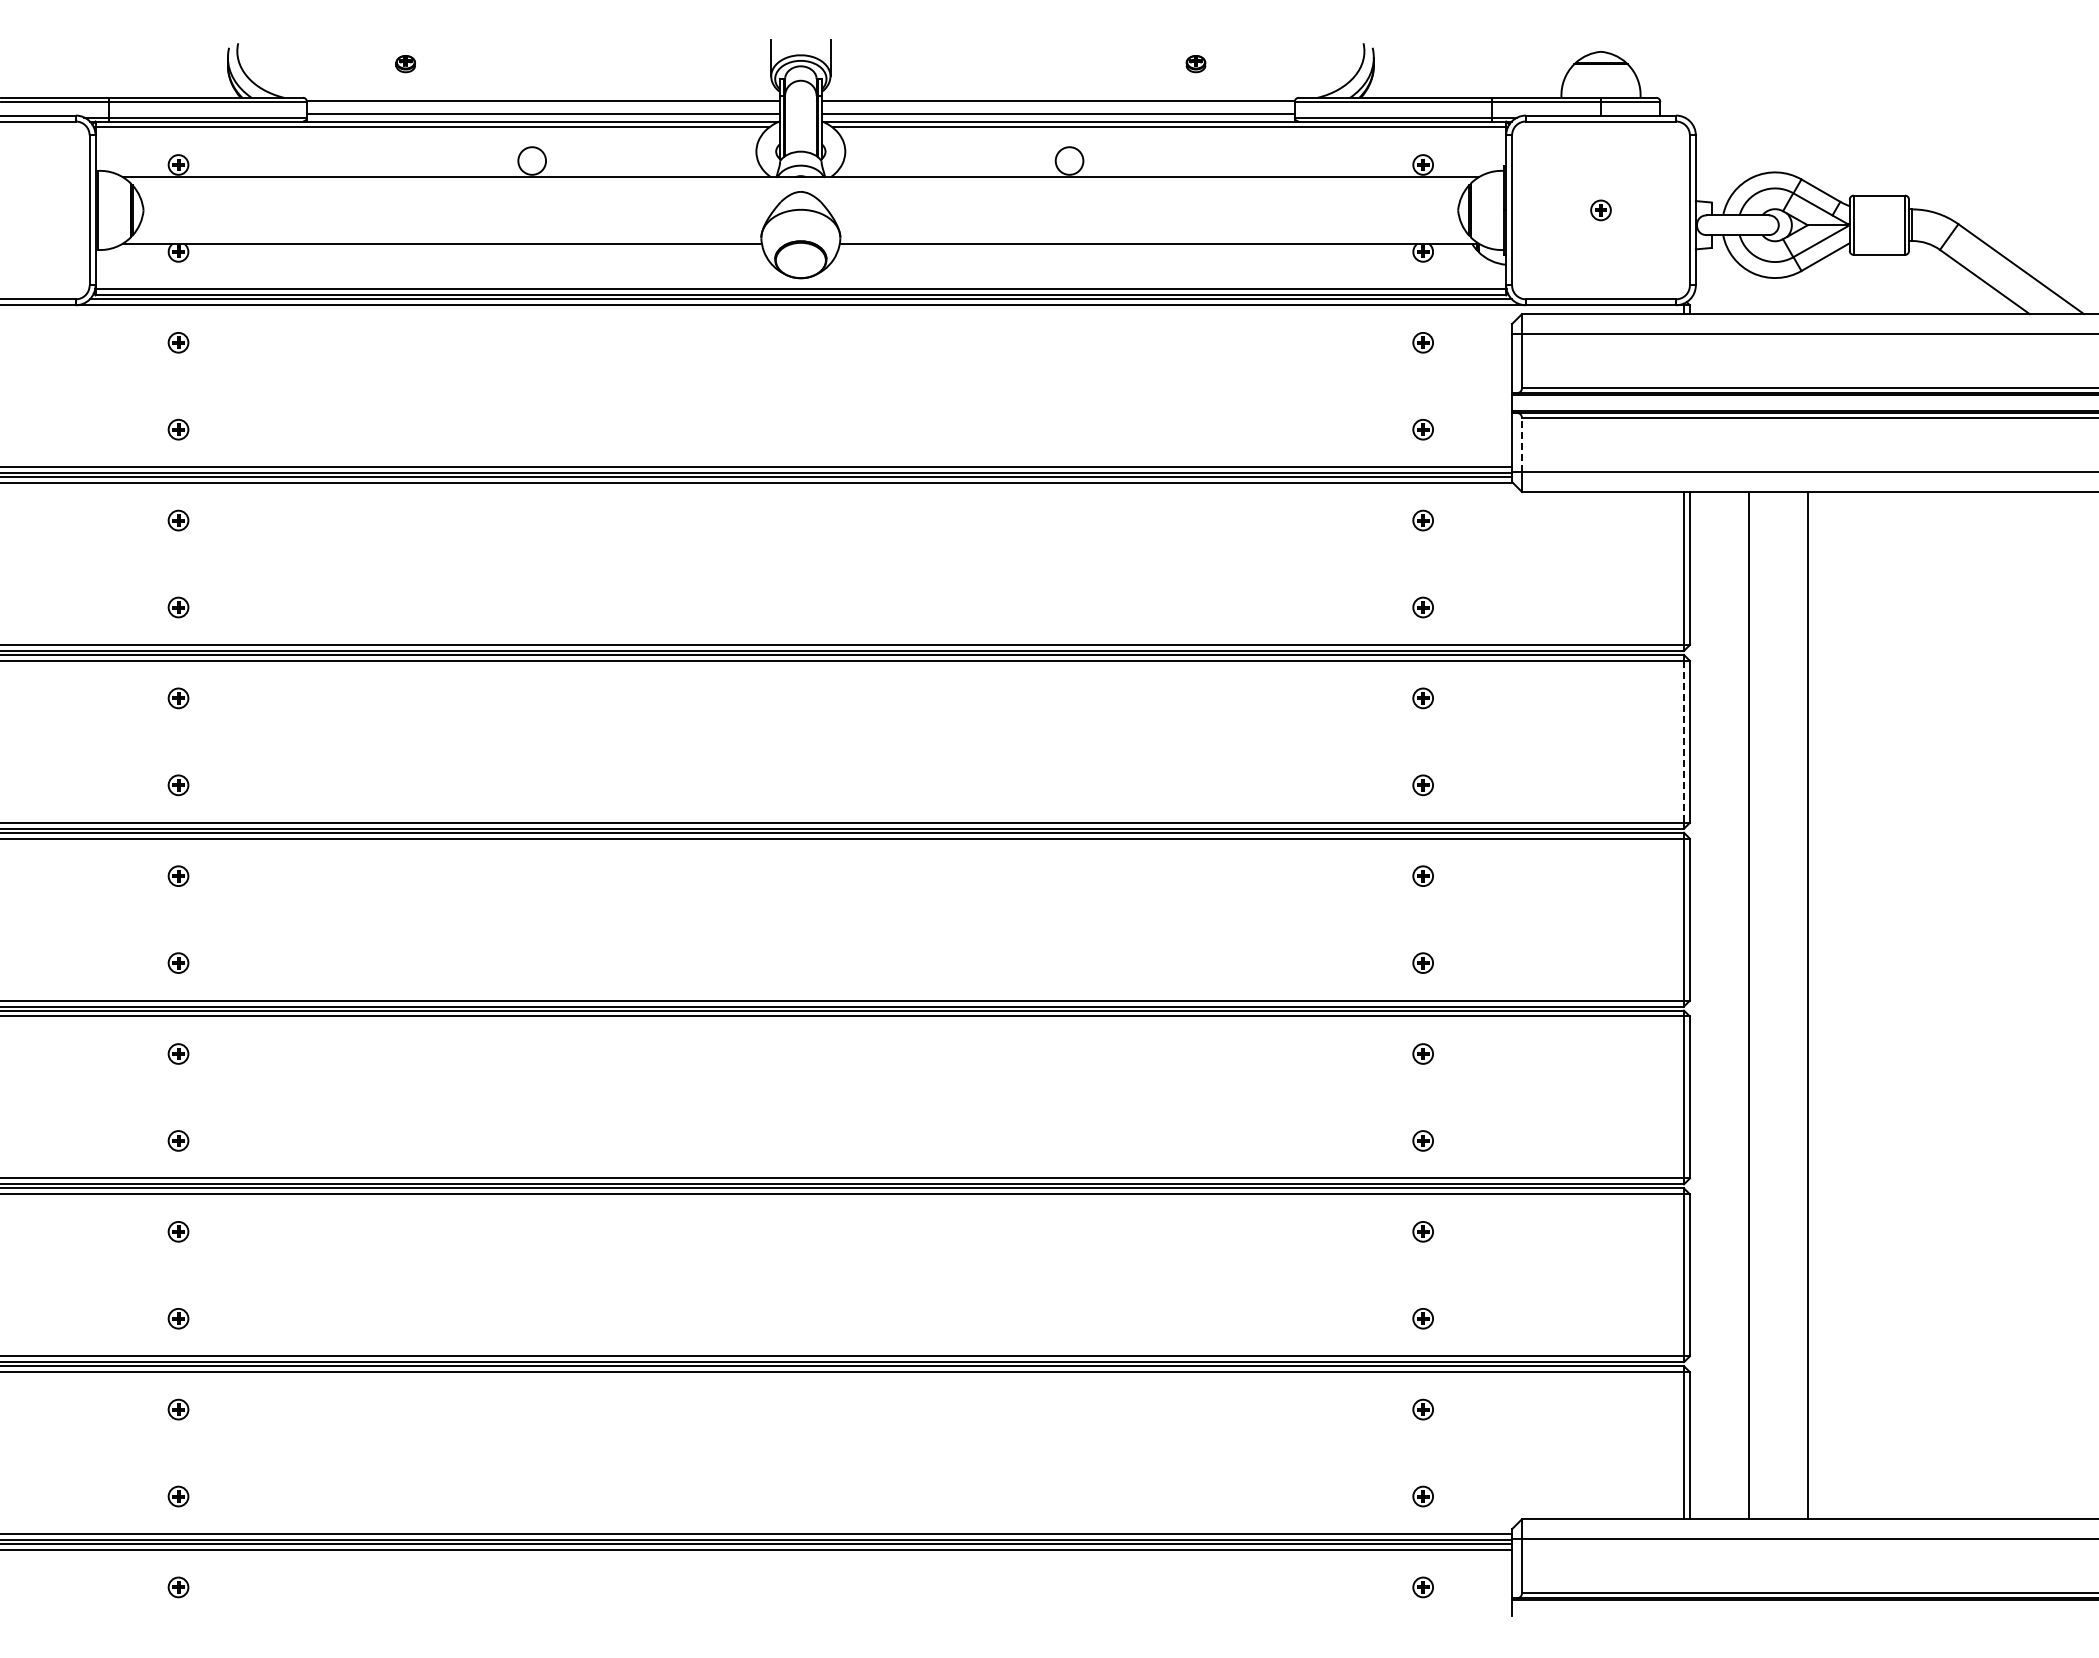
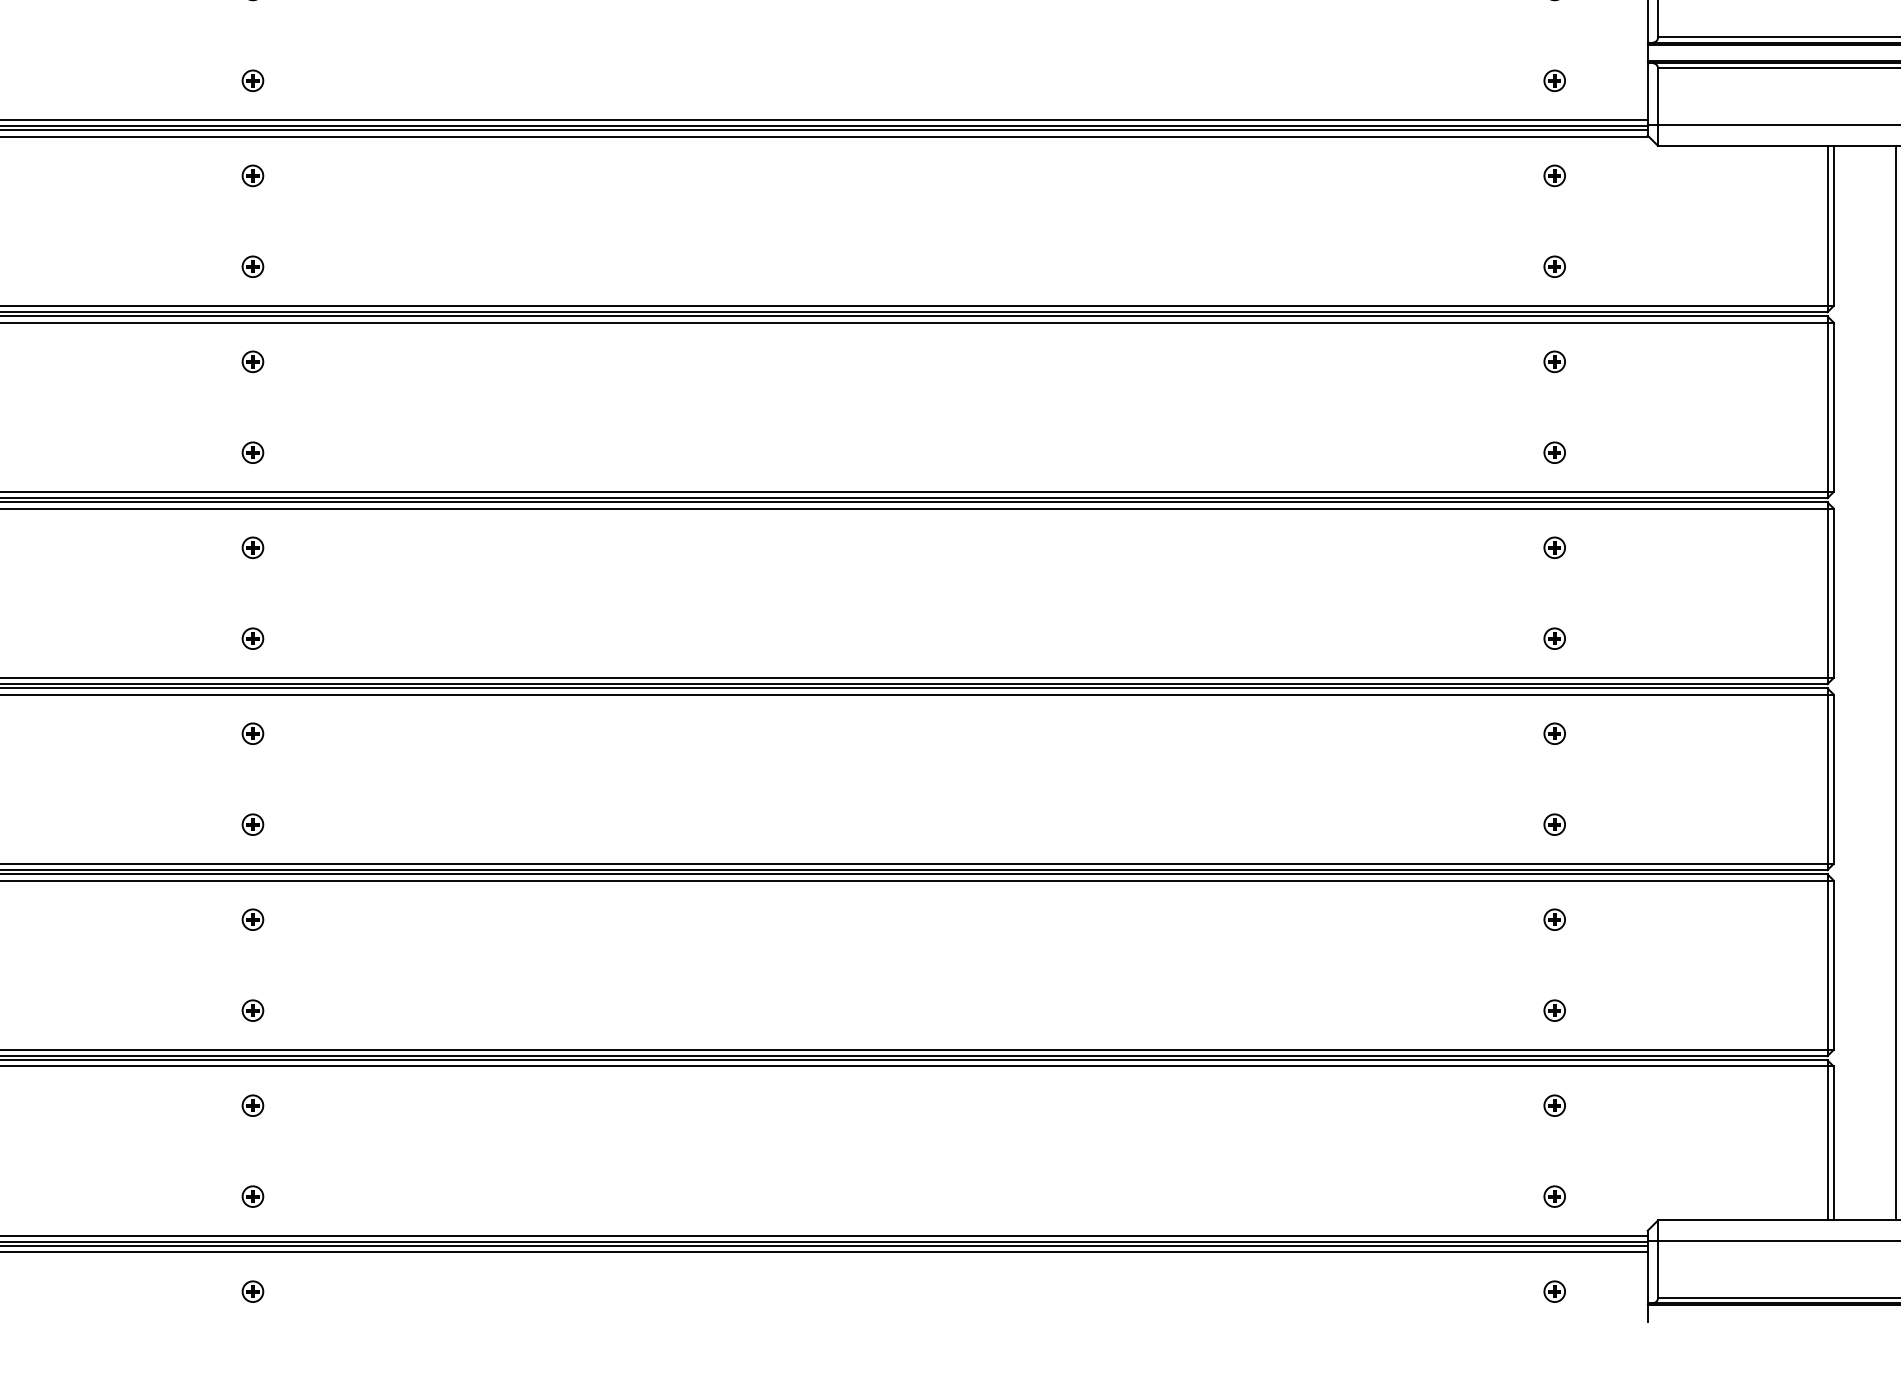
line: (1521, 444) -> (1657, 96), dashed -> solid
line: (1683, 742) -> (1827, 407), dashed -> solid

